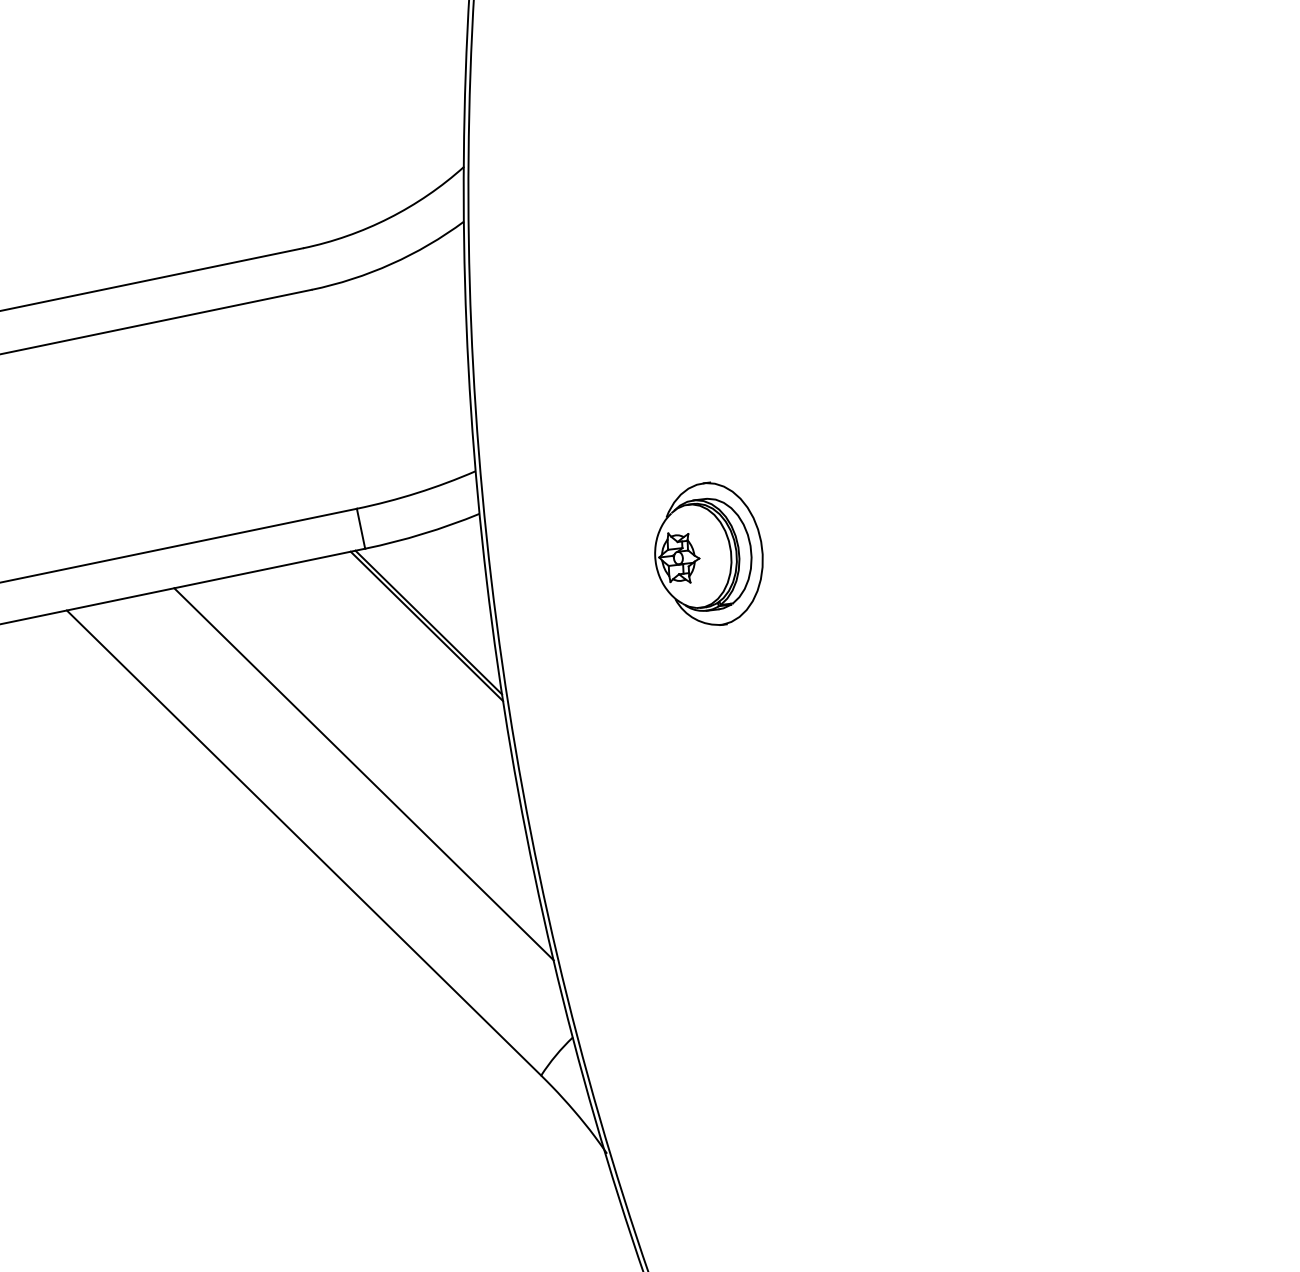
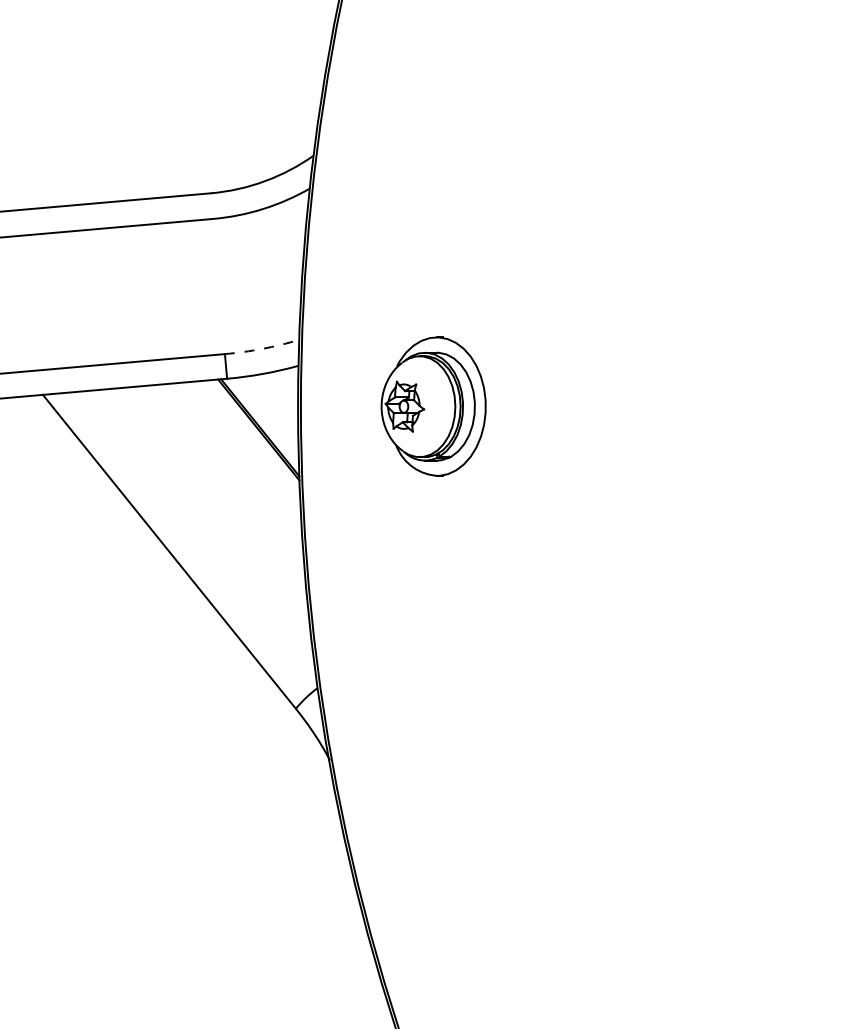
arc: (417, 492) -> (262, 348), solid -> dashed
part: (708, 554) -> (433, 406), size x1.6
line: (364, 774) -> (210, 514), removed

